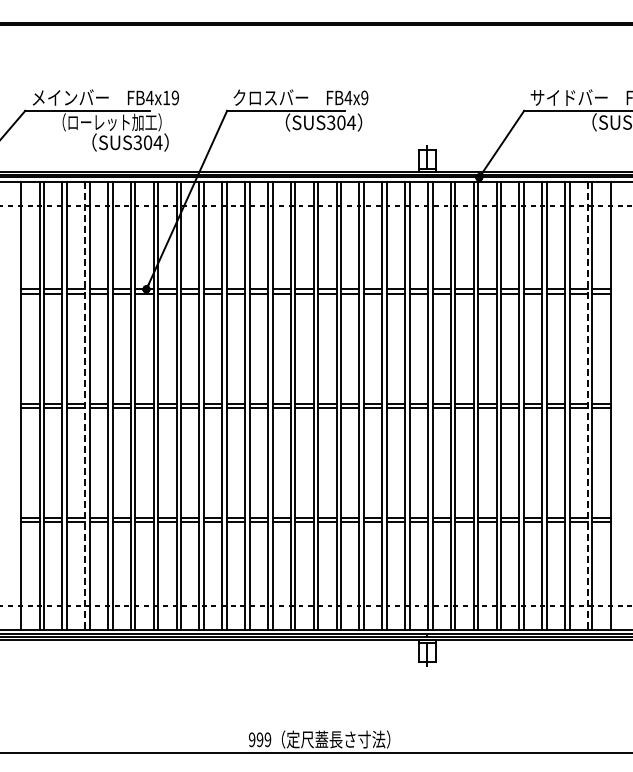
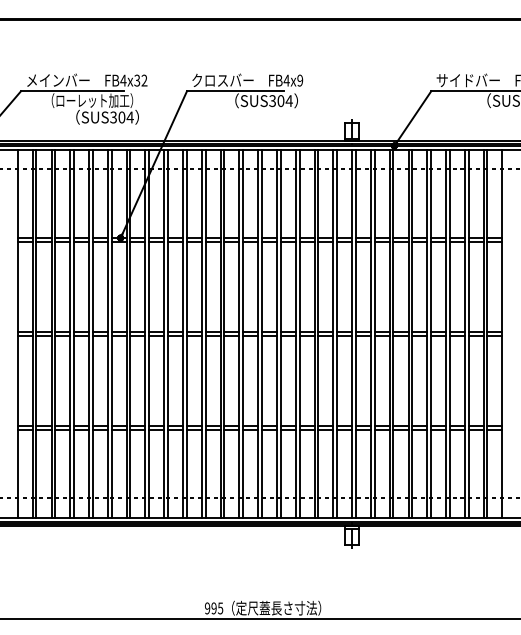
text: (170, 97) -> (140, 80), FB4x19 -> FB4x32
line: (85, 405) -> (70, 333), dashed -> solid
line: (587, 405) -> (483, 333), dashed -> solid
text: (267, 739) -> (220, 608), 999 -> 995

